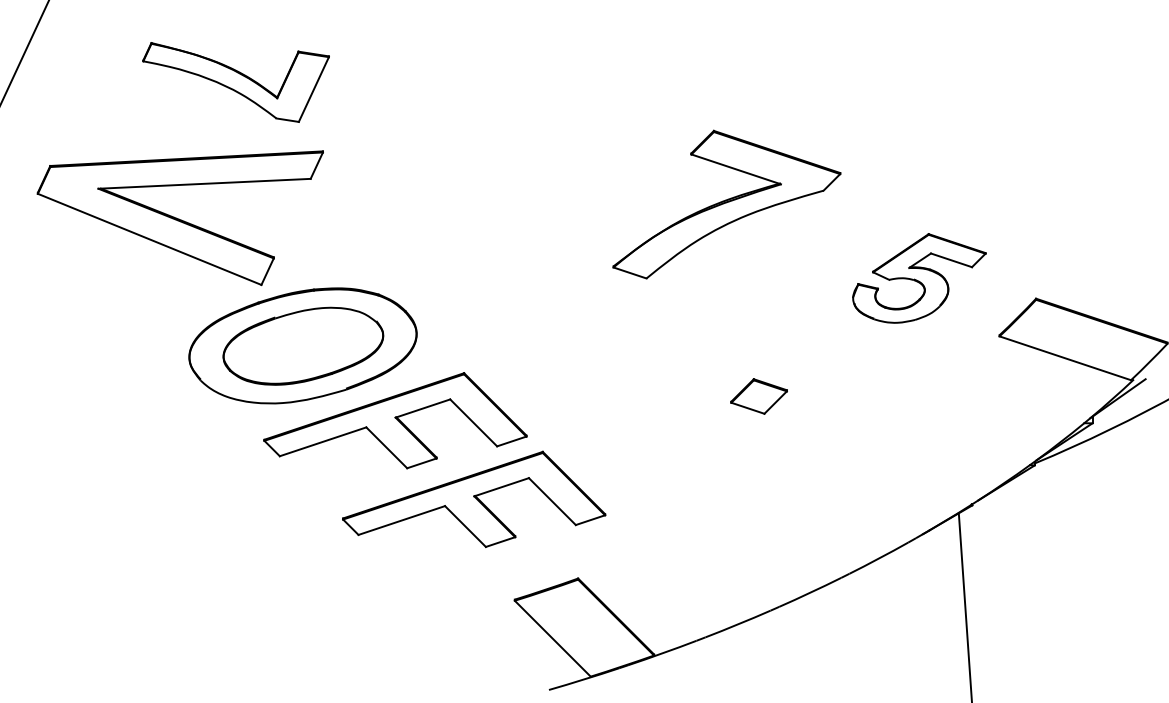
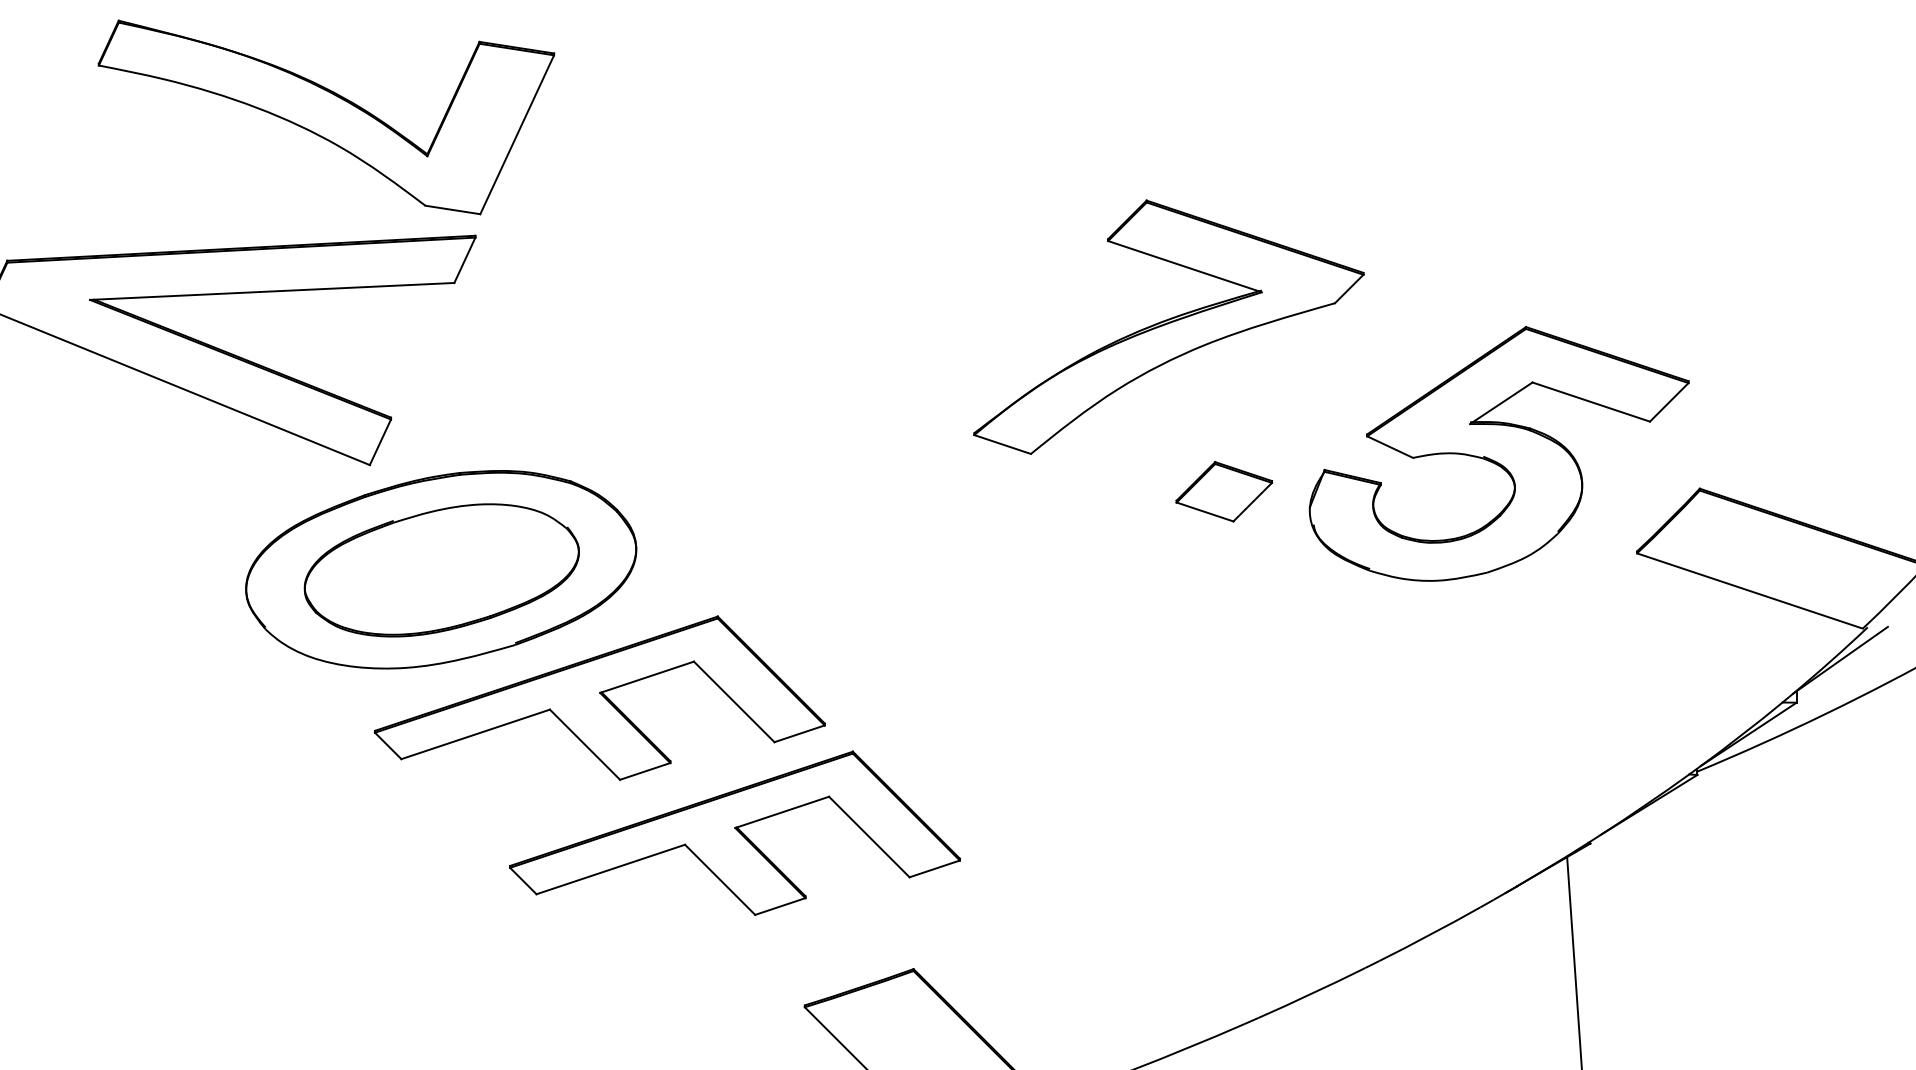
part: (235, 82) -> (325, 117), size x1.43
part: (919, 278) -> (1499, 453), size x1.67
part: (758, 396) -> (1223, 491), moved

